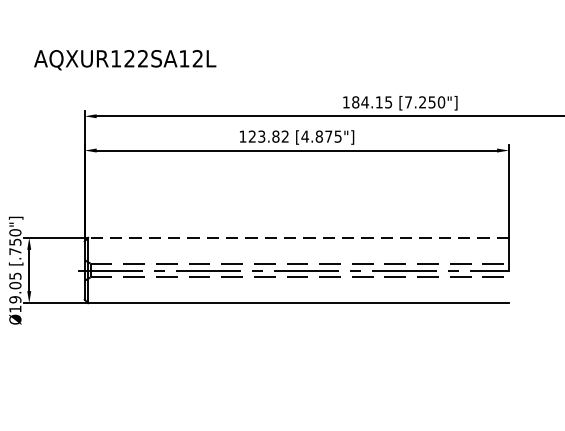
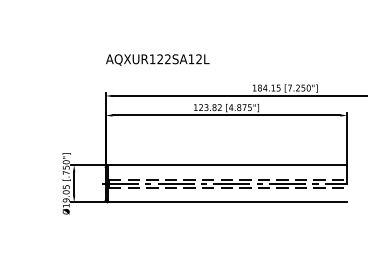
text: (124, 59) -> (157, 59), moved
line: (298, 238) -> (227, 165), dashed -> solid

